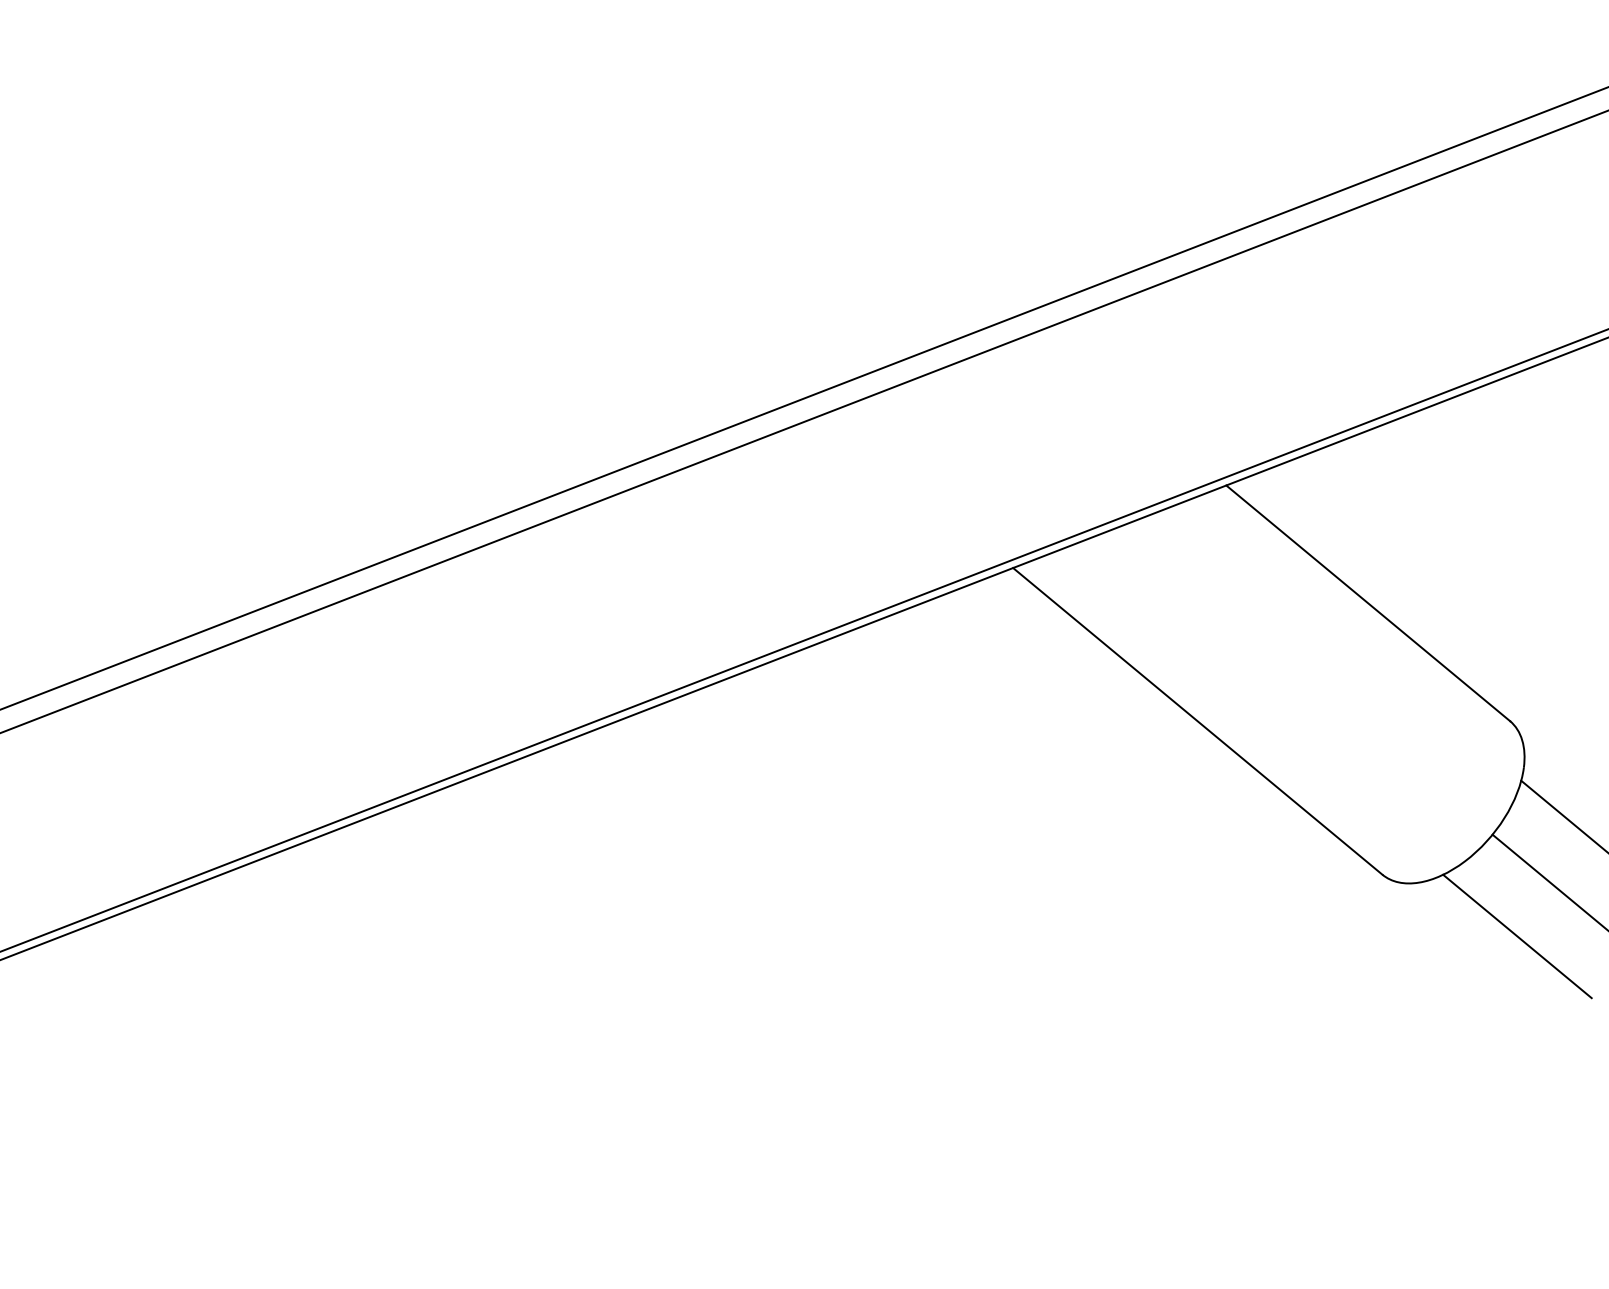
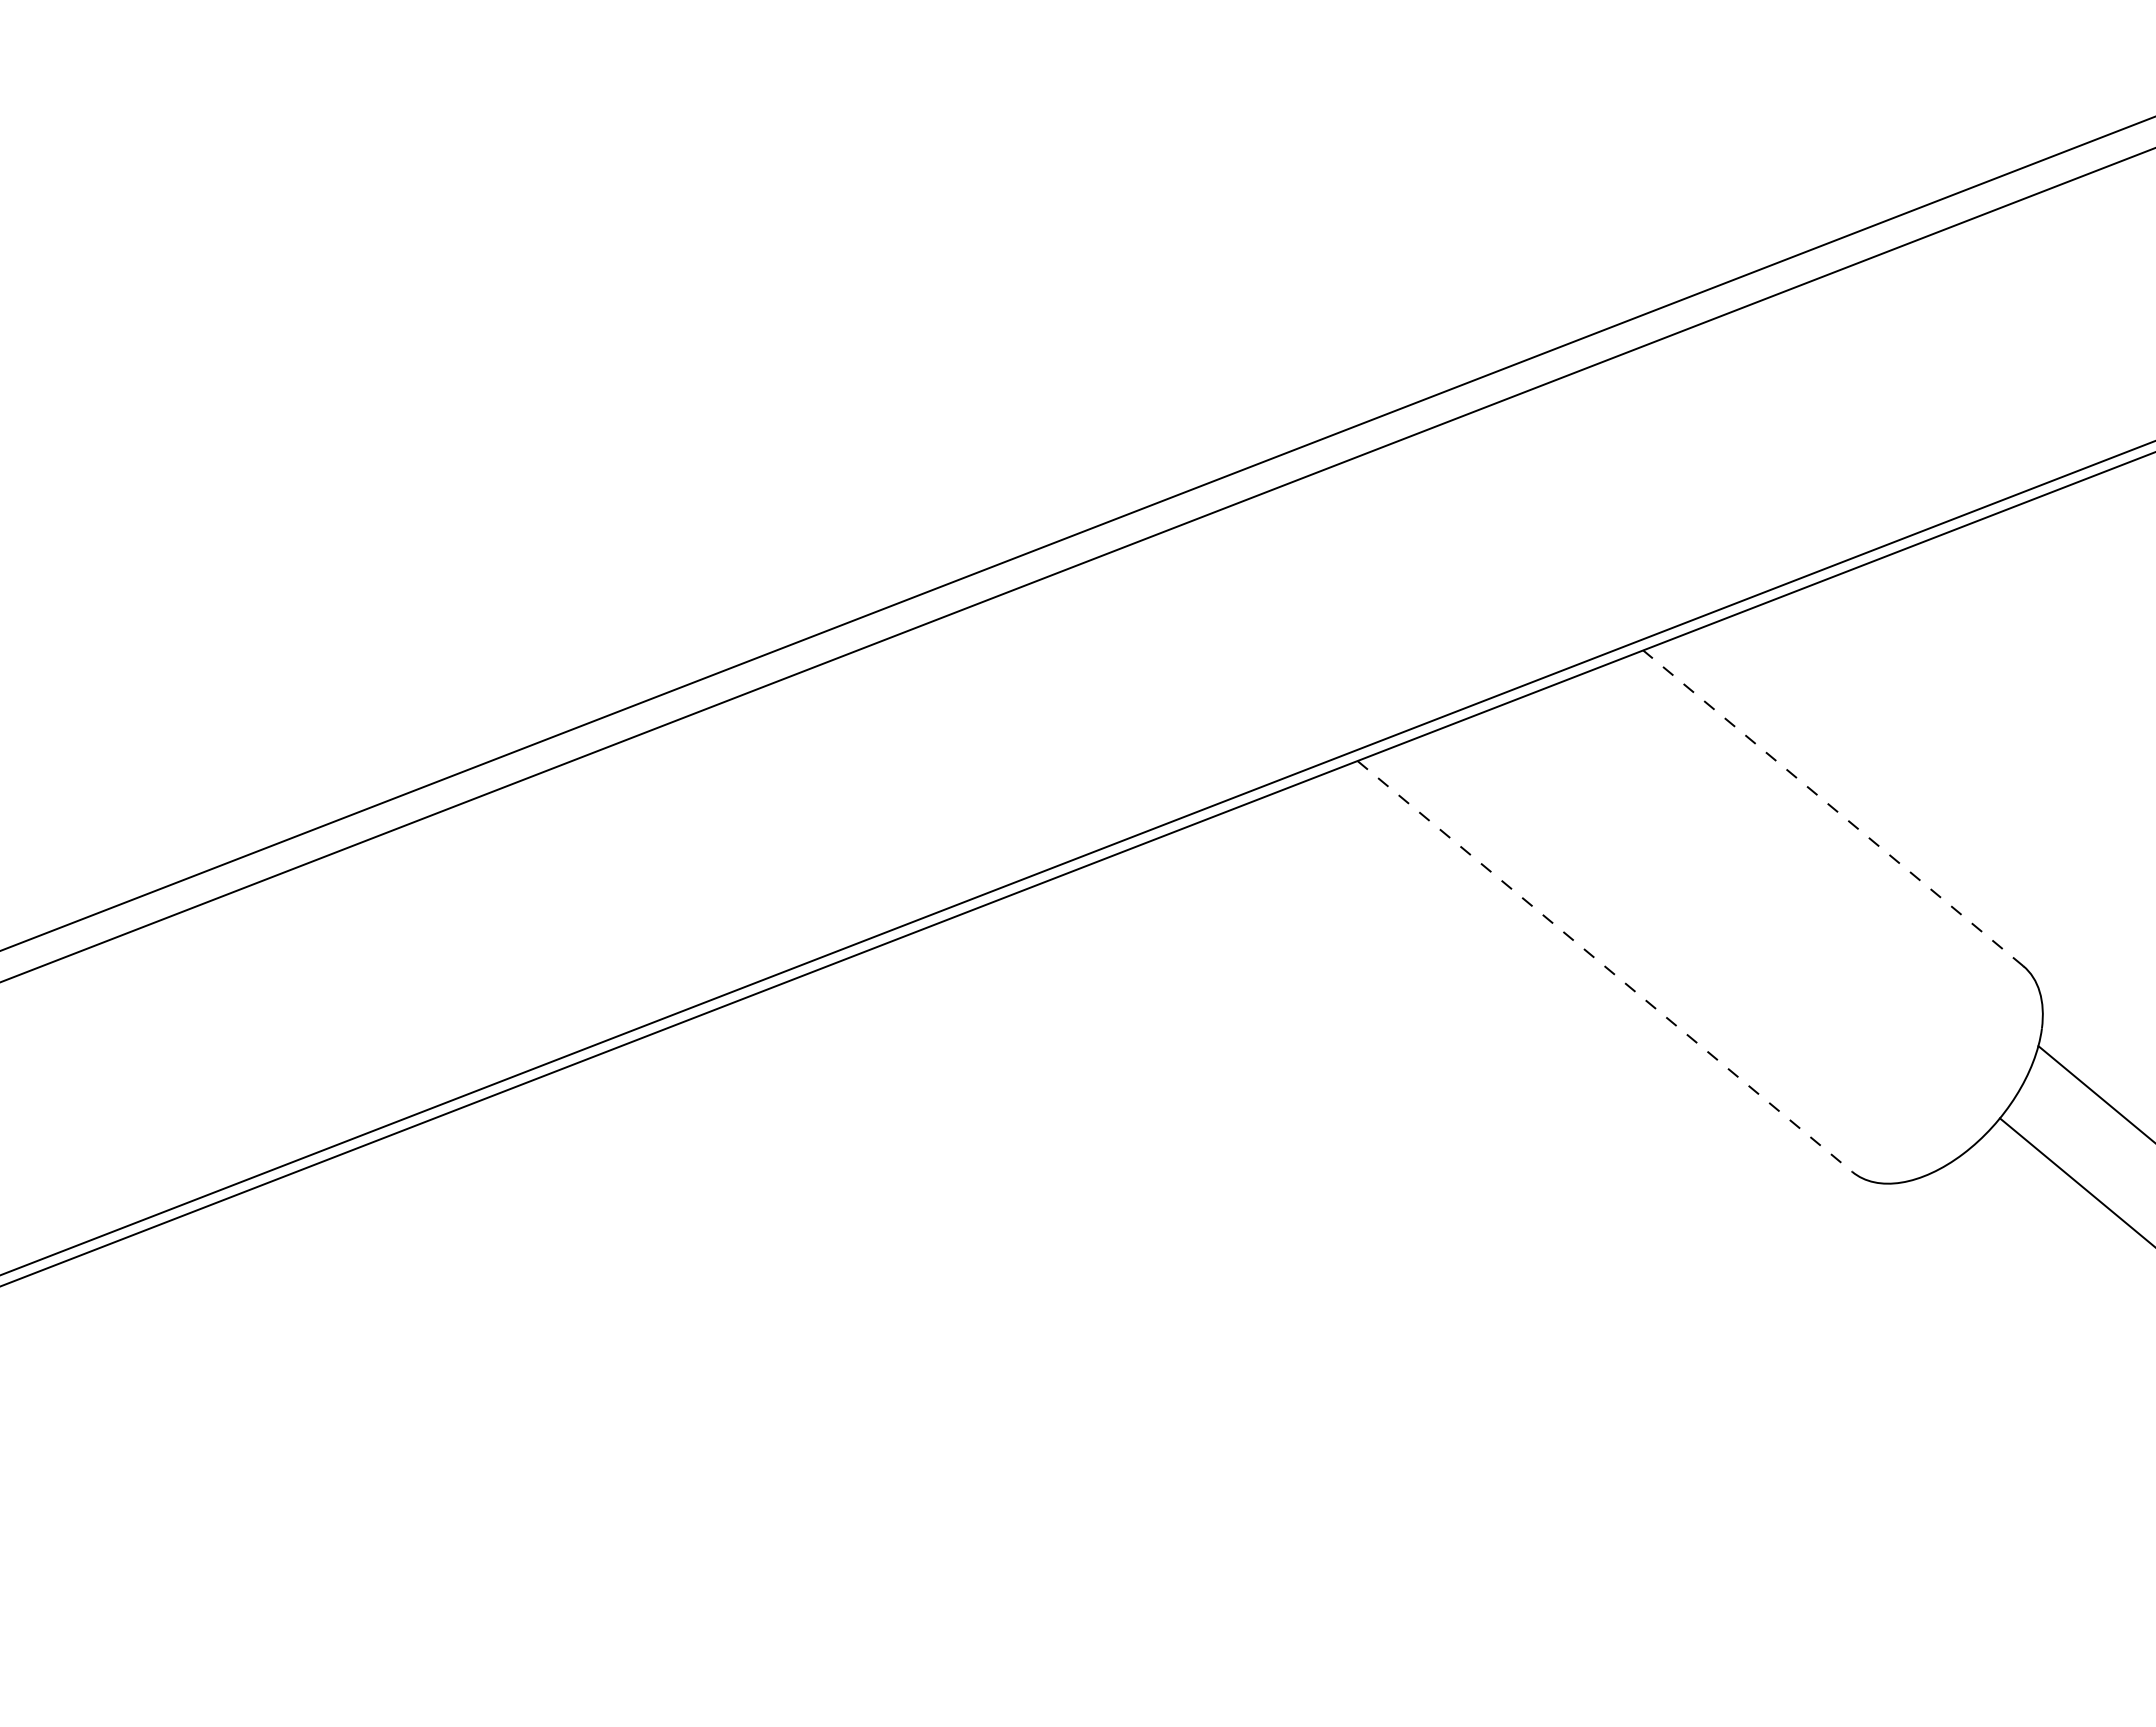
line: (1367, 602) -> (1832, 807), solid -> dashed
line: (1197, 721) -> (1604, 966), solid -> dashed
line: (1516, 936) -> (2032, 1254), removed

